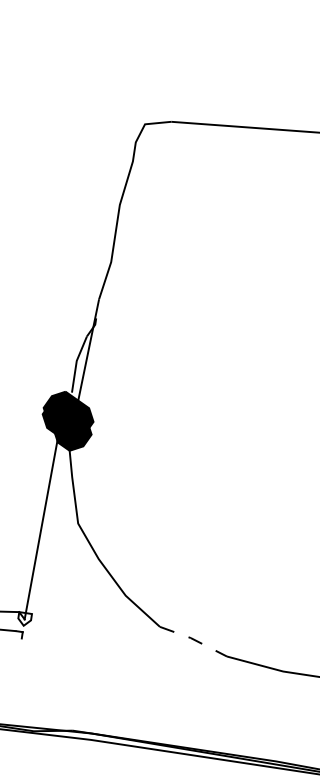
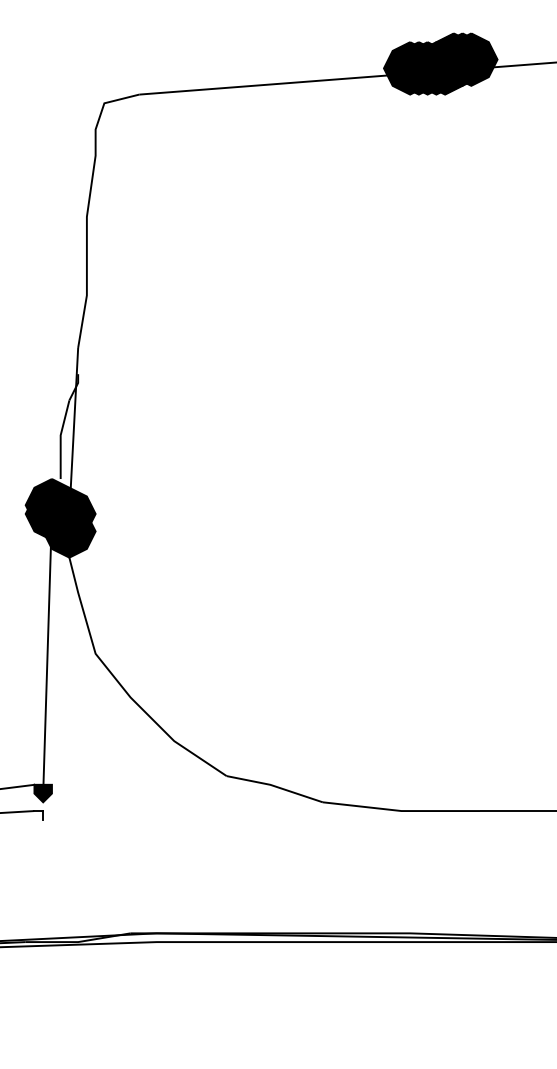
fill: (24, 619) -> (42, 793), added
line: (194, 639) -> (275, 786), dashed -> solid

